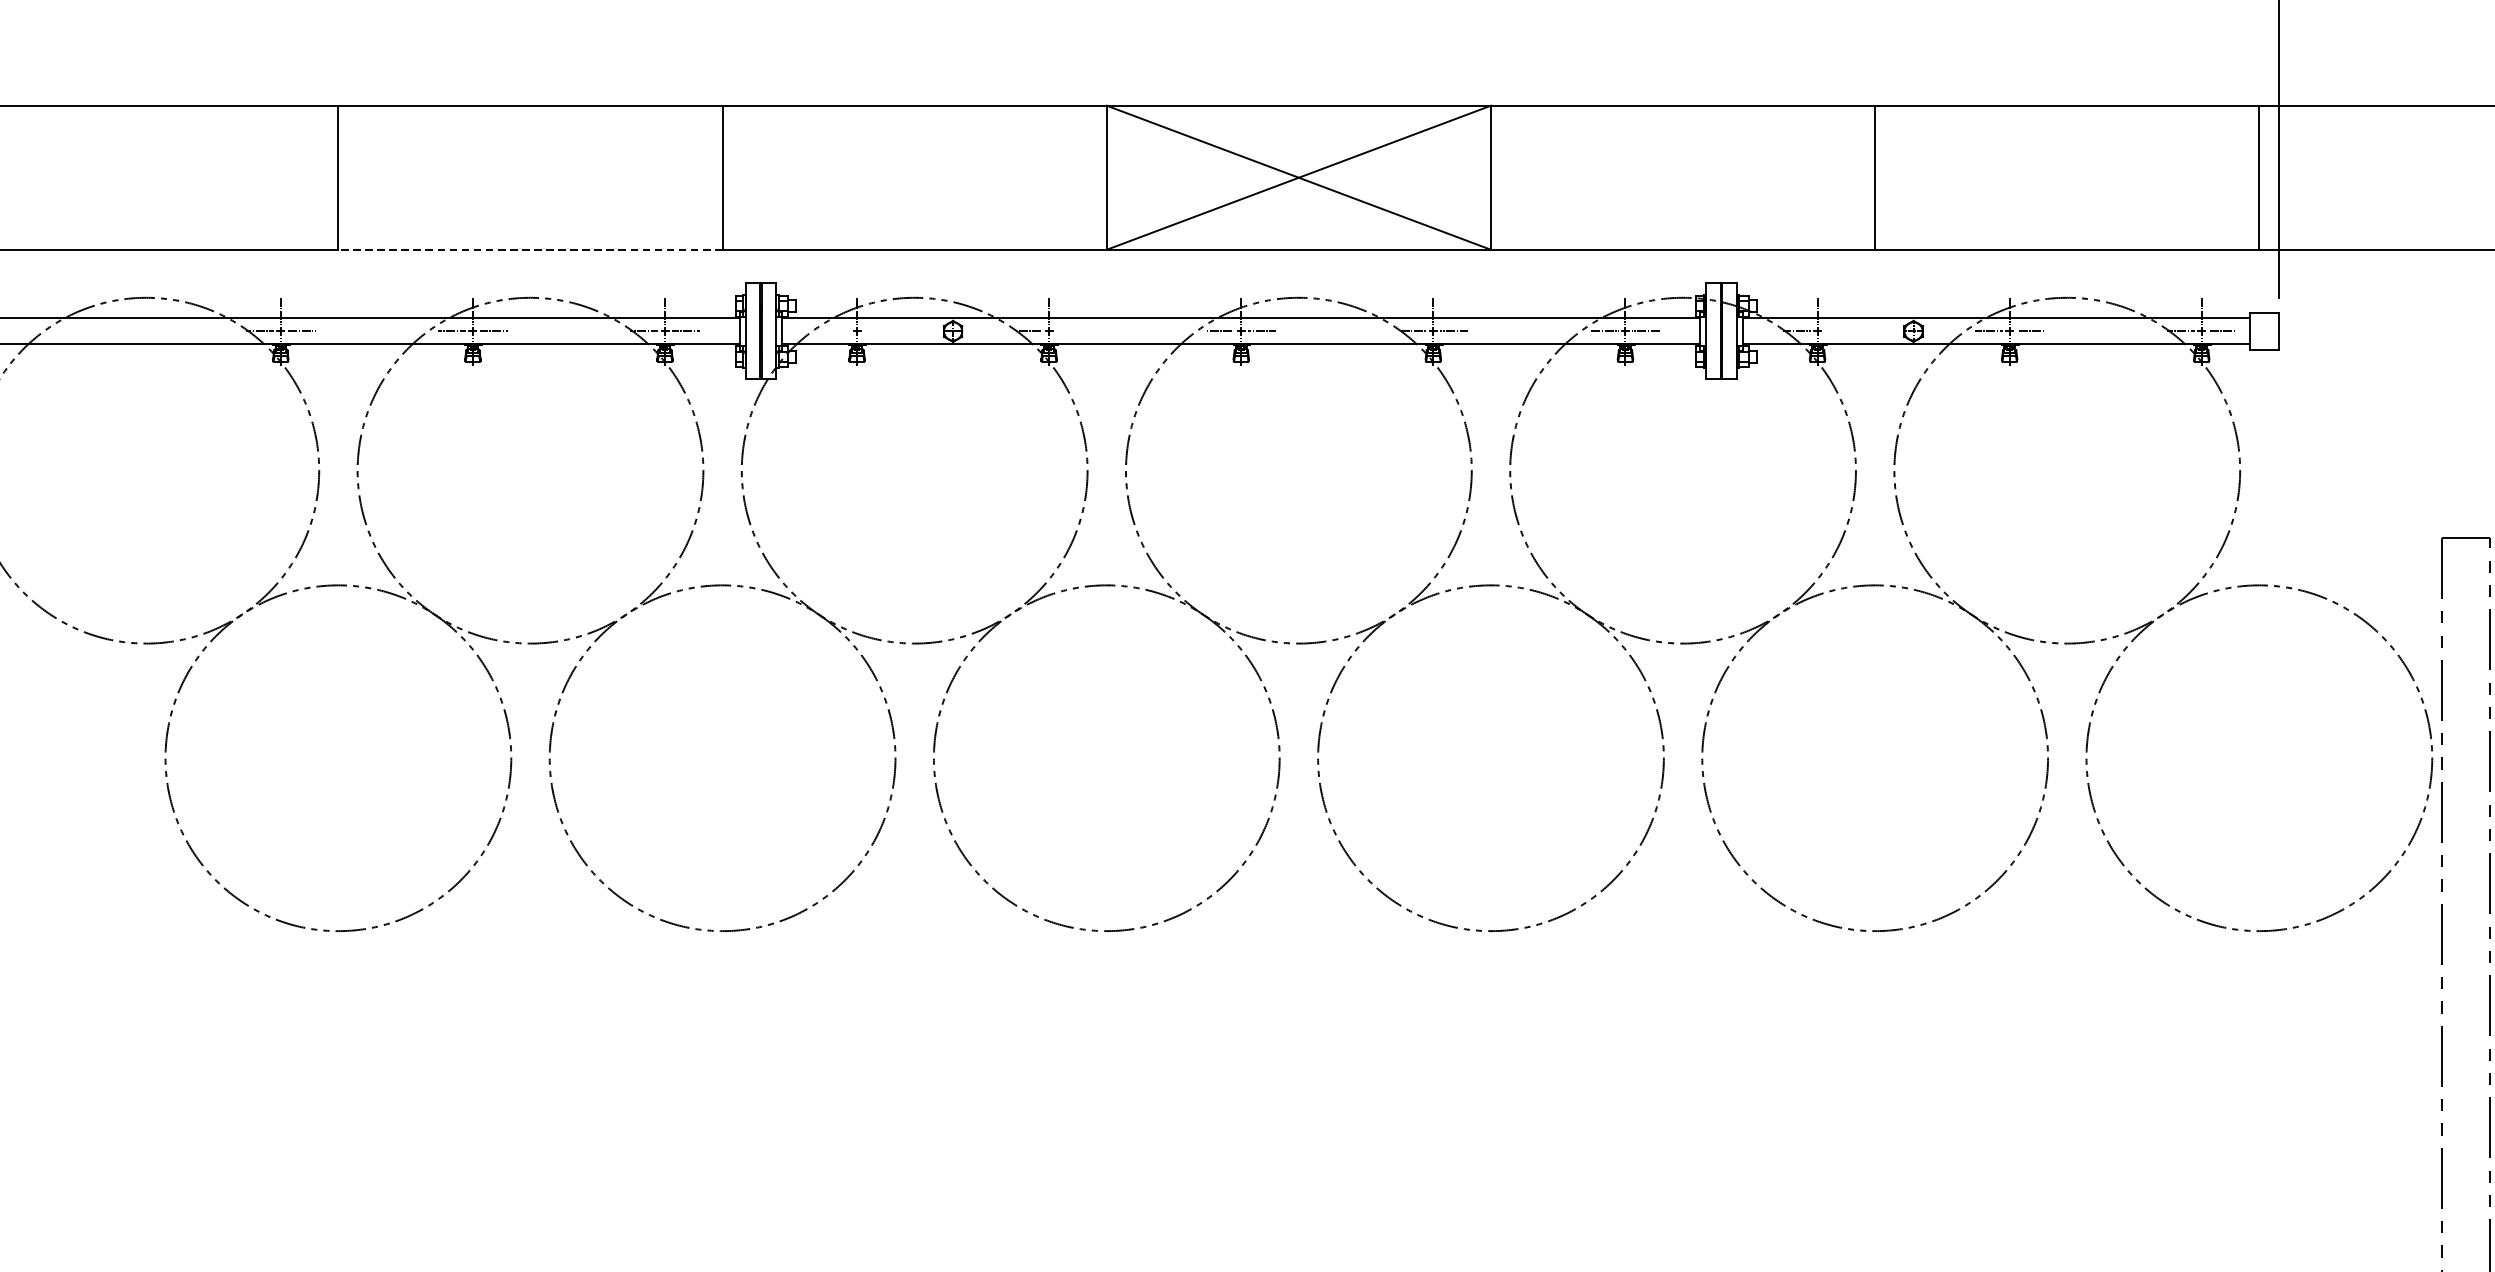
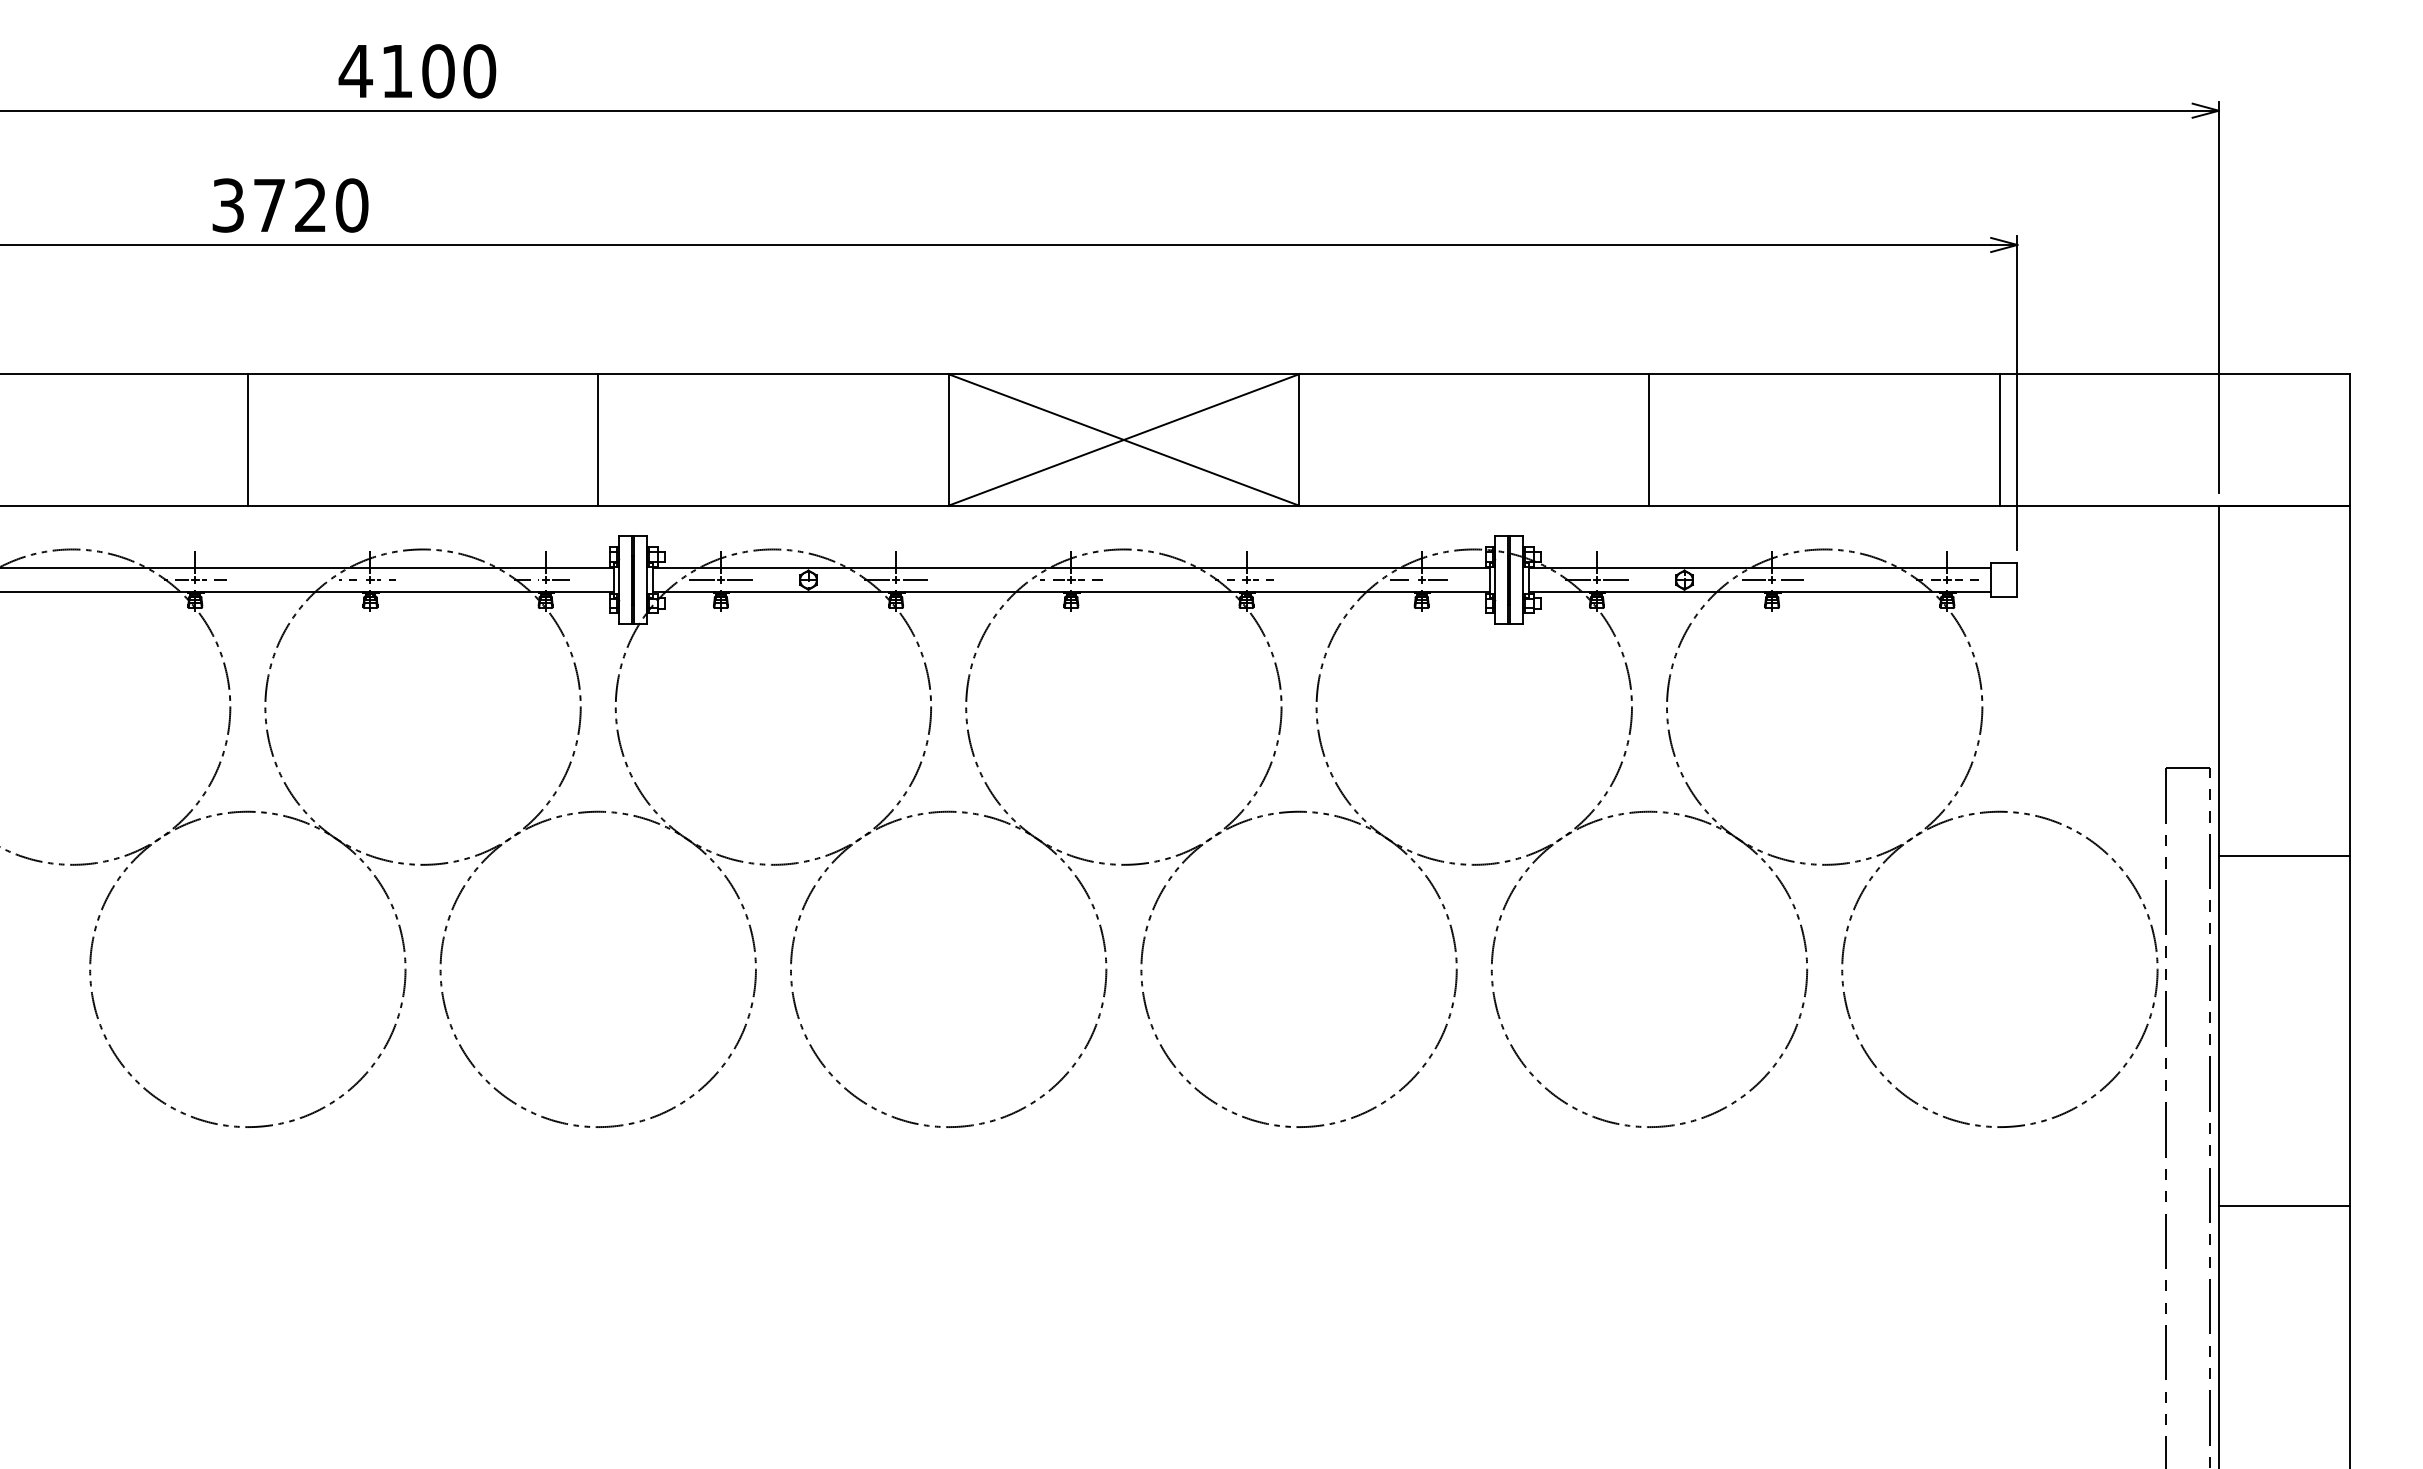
line: (529, 249) -> (422, 505), dashed -> solid
line: (835, 331) -> (701, 580), added
line: (877, 331) -> (739, 580), added
line: (1069, 331) -> (914, 580), added
line: (1837, 331) -> (1615, 580), added

